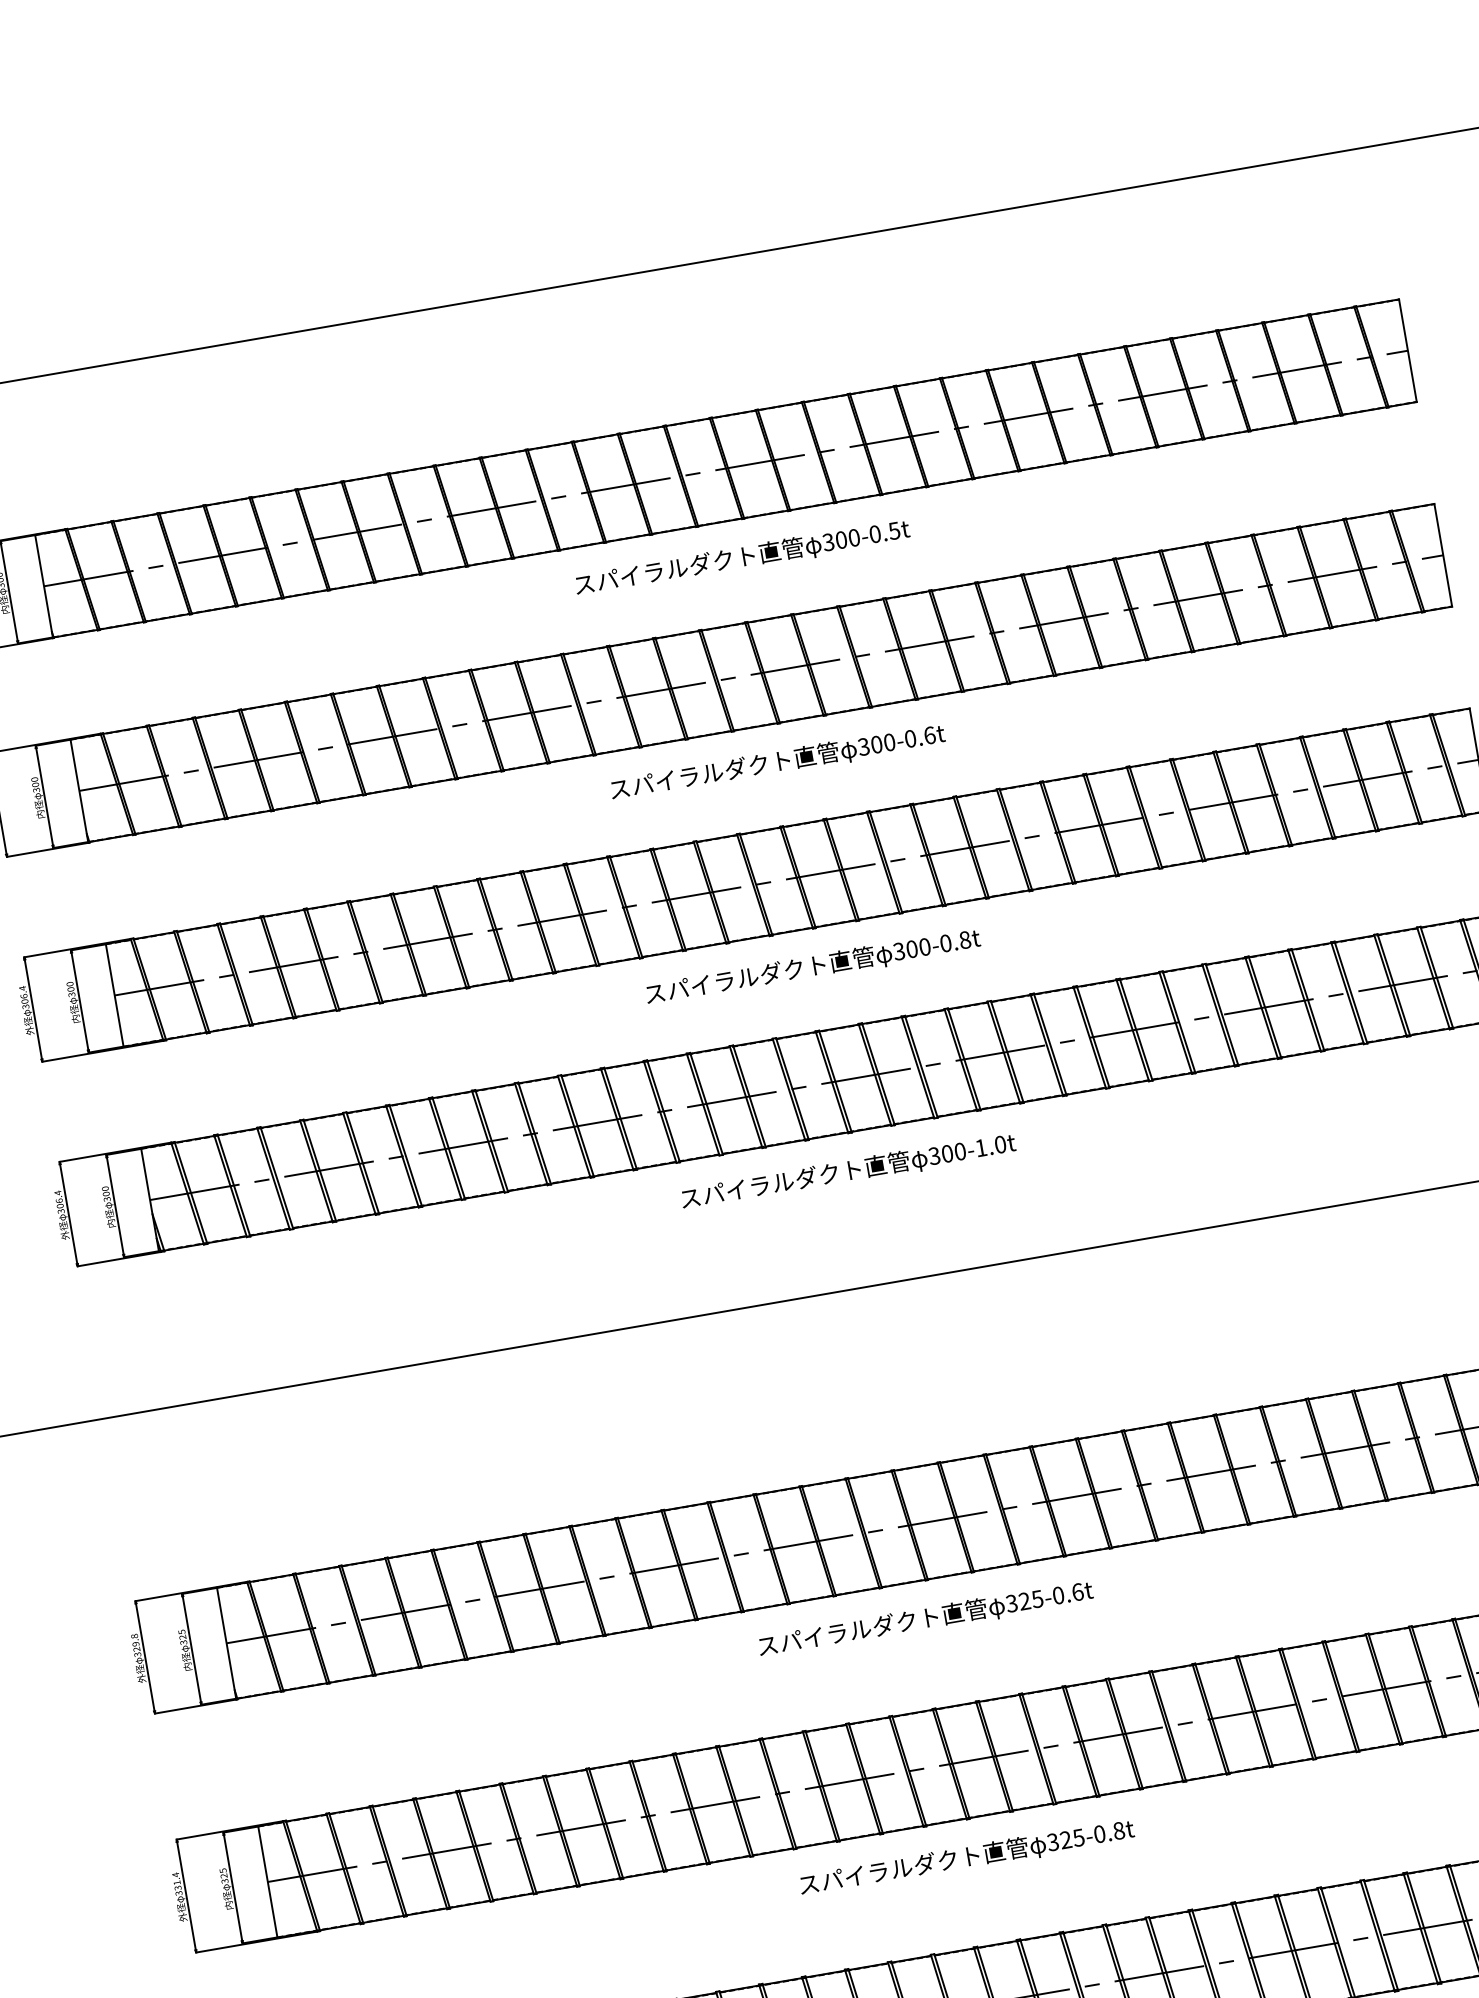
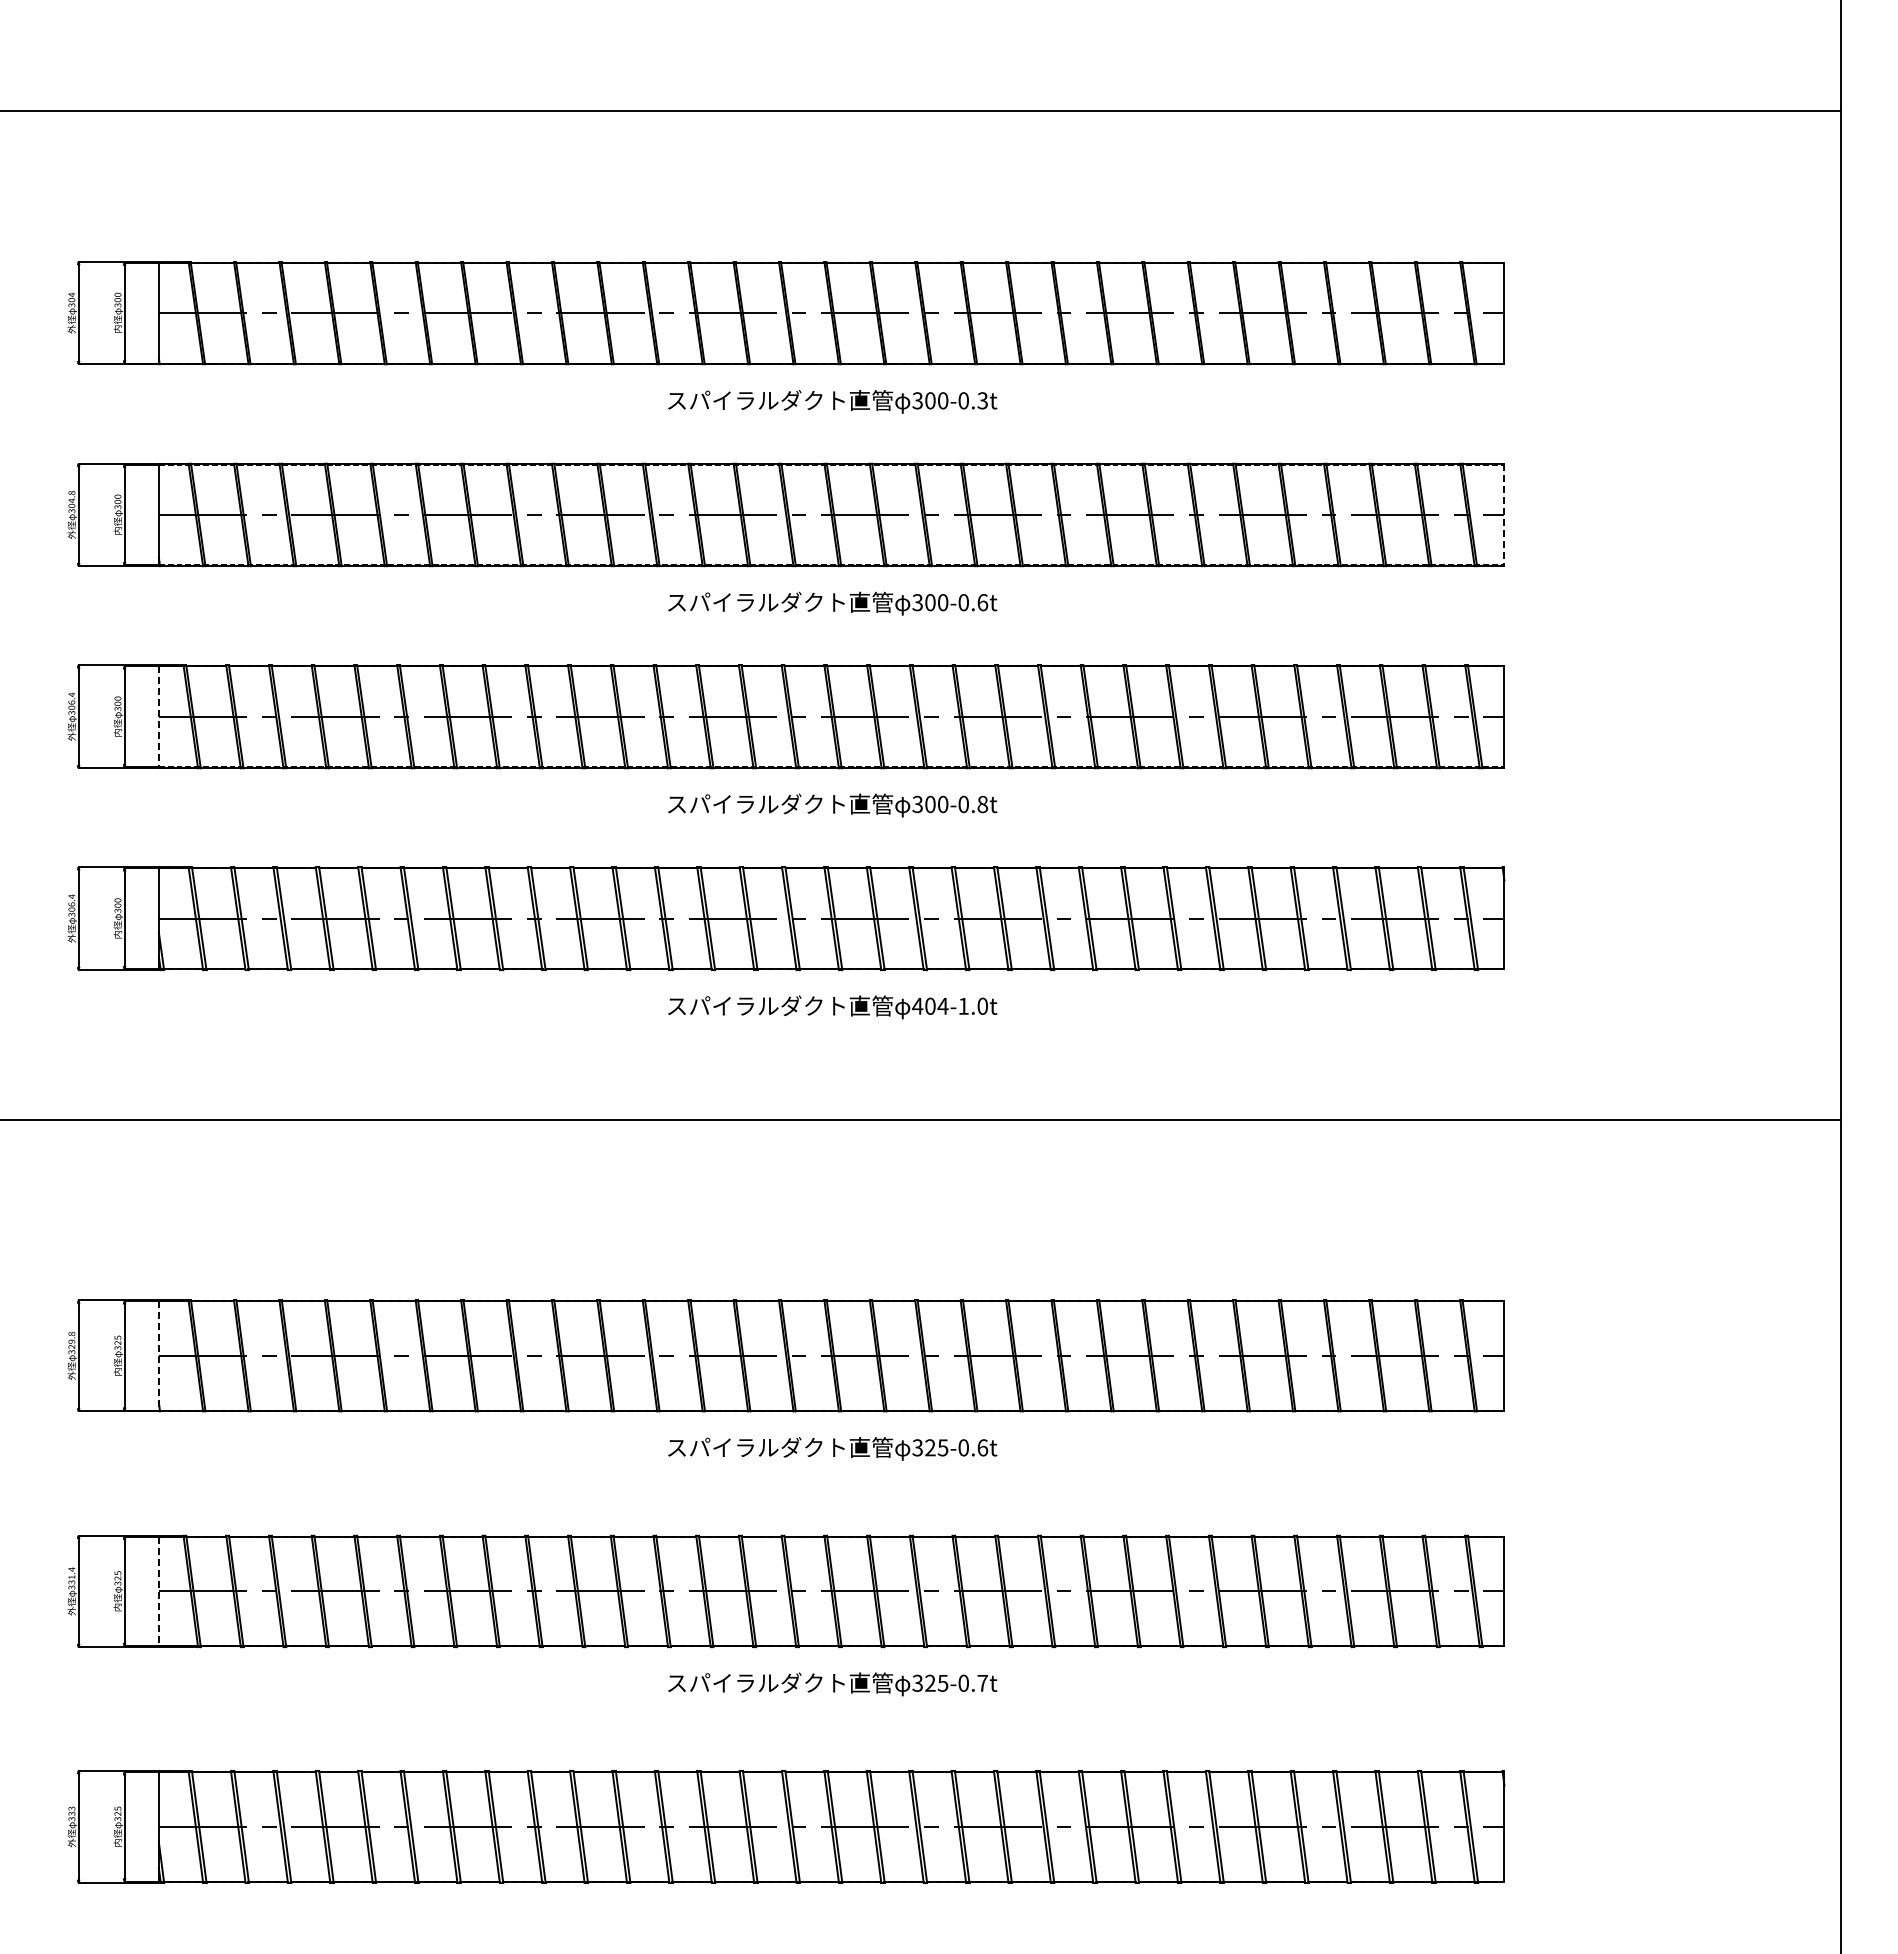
text: (894, 530) -> (982, 400), 300-0.5t -> 300-0.3t
line: (1443, 554) -> (1504, 514), solid -> dashed
line: (114, 995) -> (158, 716), solid -> dashed
text: (947, 1152) -> (930, 1005), 300-1.0t -> 404-1.0t
line: (226, 1643) -> (158, 1356), solid -> dashed
text: (1118, 1830) -> (982, 1682), 325-0.8t -> 325-0.7t
line: (267, 1882) -> (158, 1591), solid -> dashed

